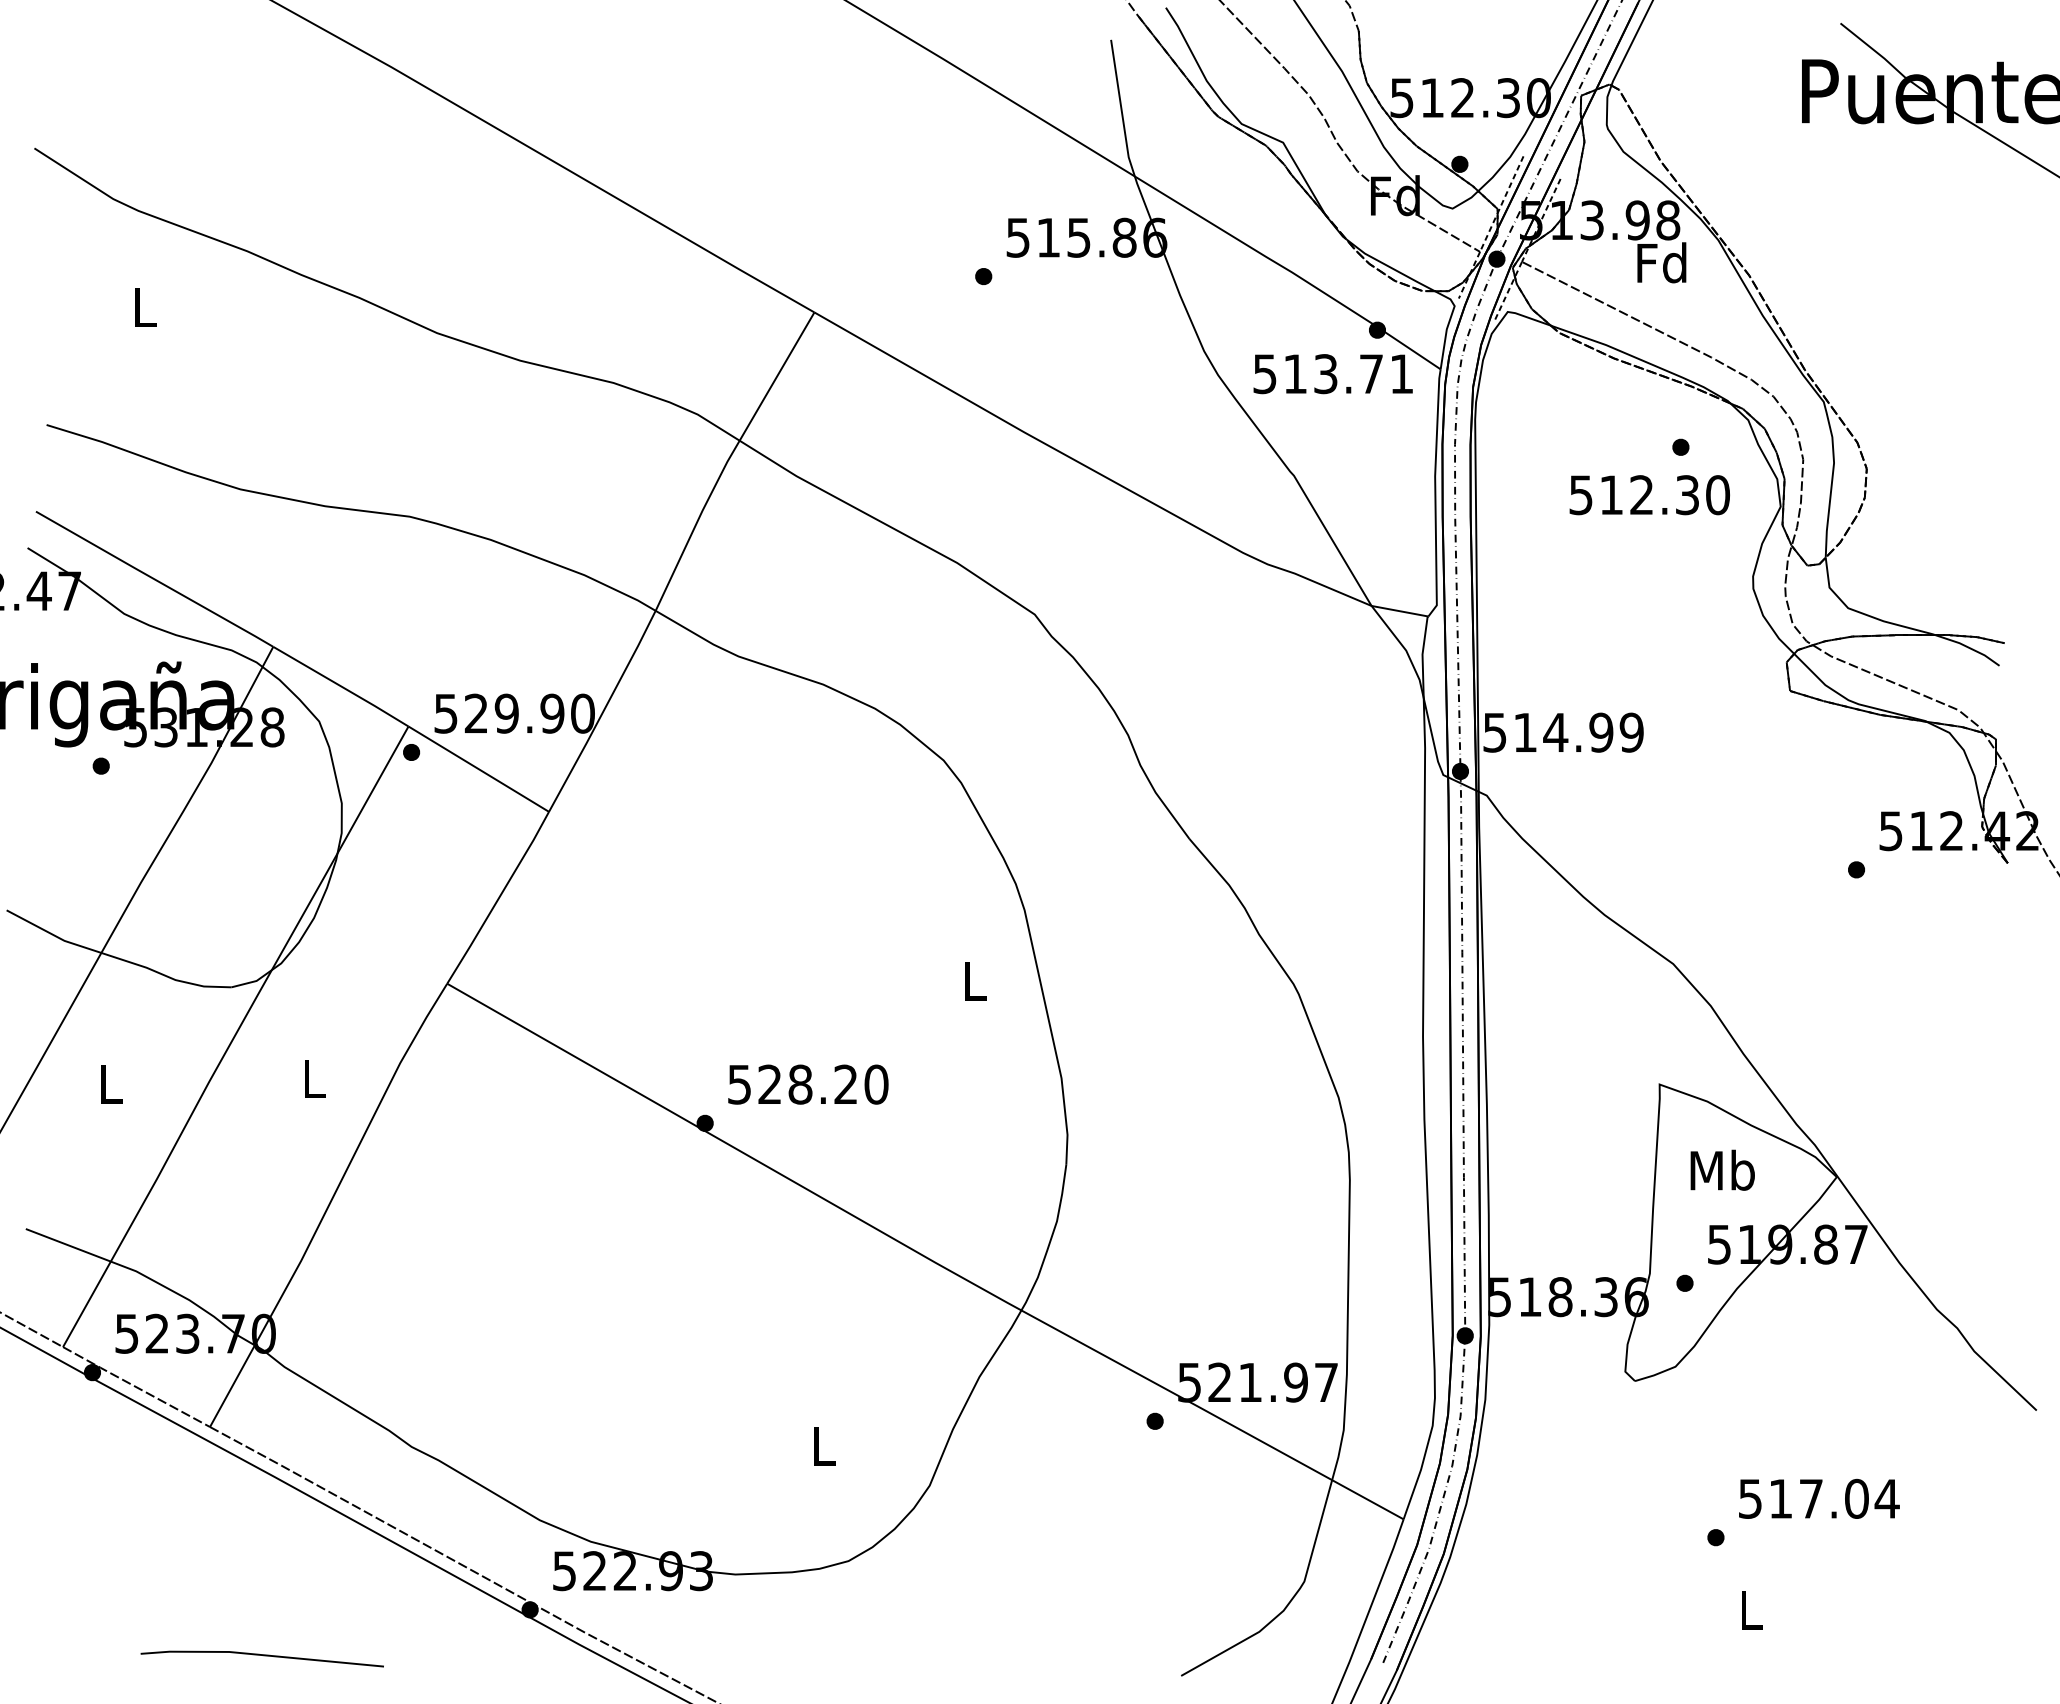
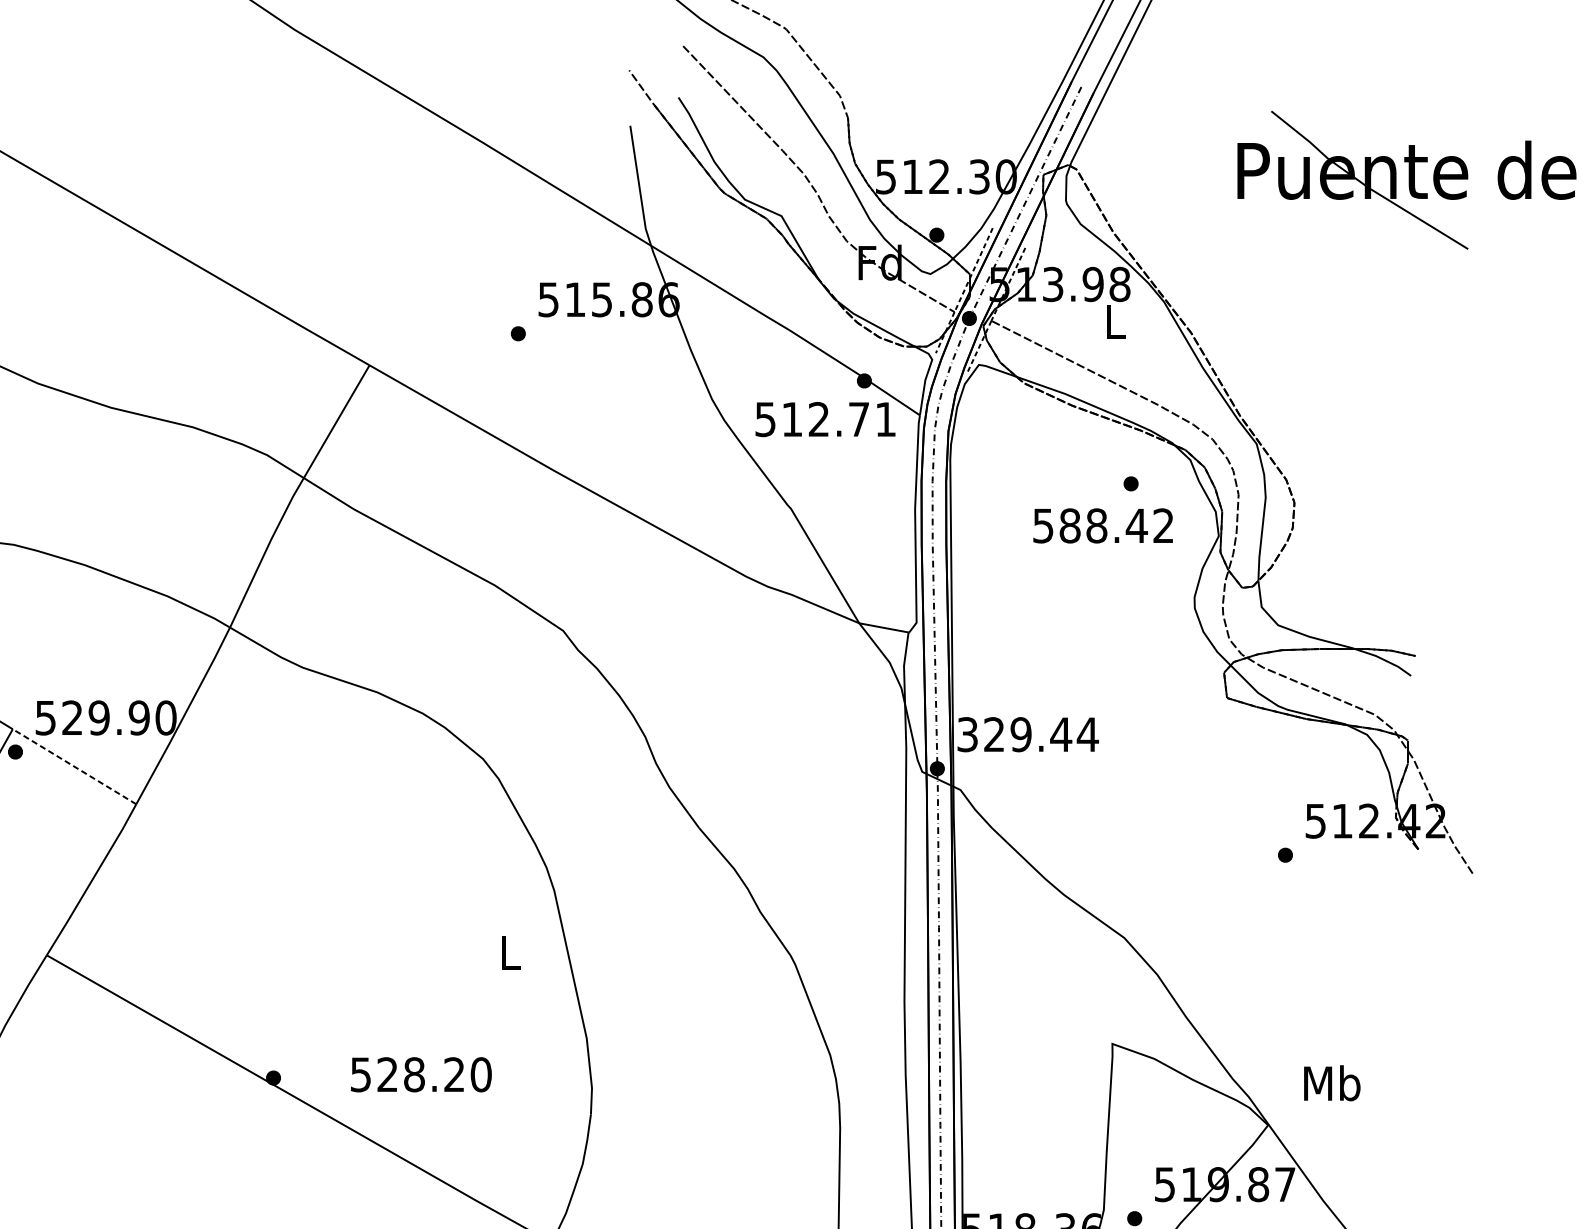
text: (1661, 262) -> (1114, 321), Fd -> L
text: (1325, 374) -> (818, 419), 513.71 -> 512.71
text: (1664, 495) -> (1116, 526), 512.30 -> 588.42
text: (1564, 732) -> (1028, 734), 514.99 -> 329.44
line: (478, 768) -> (74, 766), solid -> dashed
text: (808, 1084) -> (421, 1074), moved
text: (1722, 1169) -> (1332, 1082), moved

